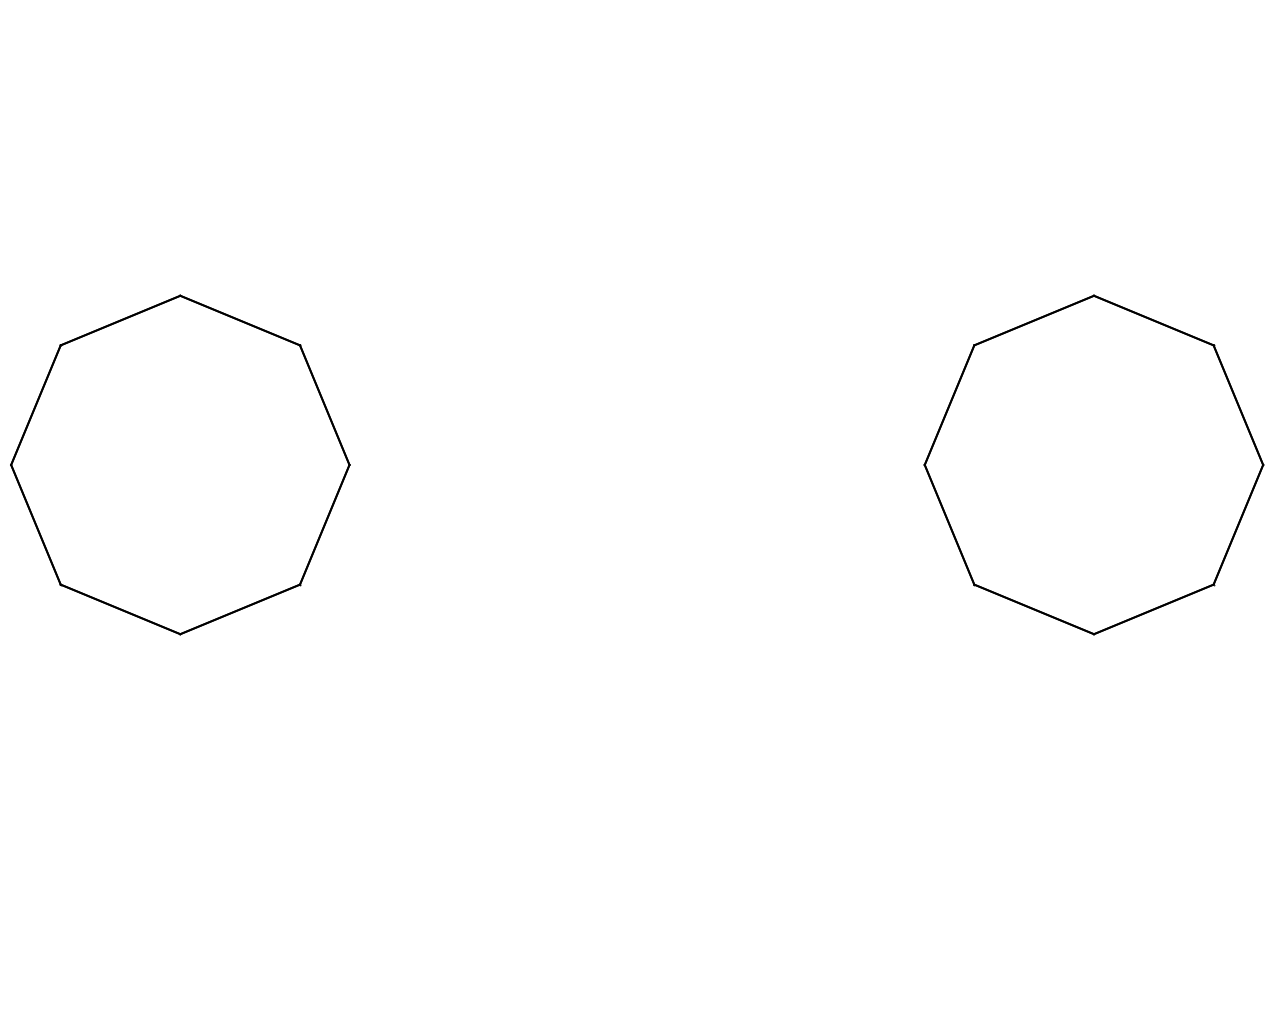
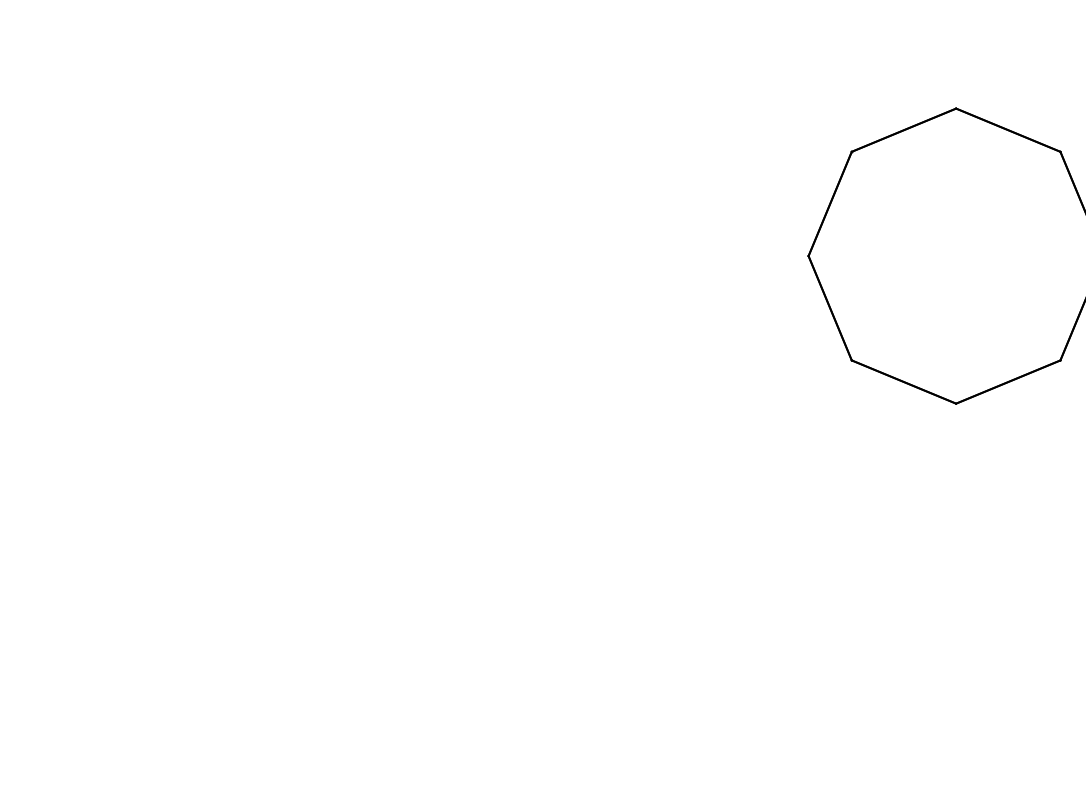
part: (180, 464) -> (159, 255), removed

